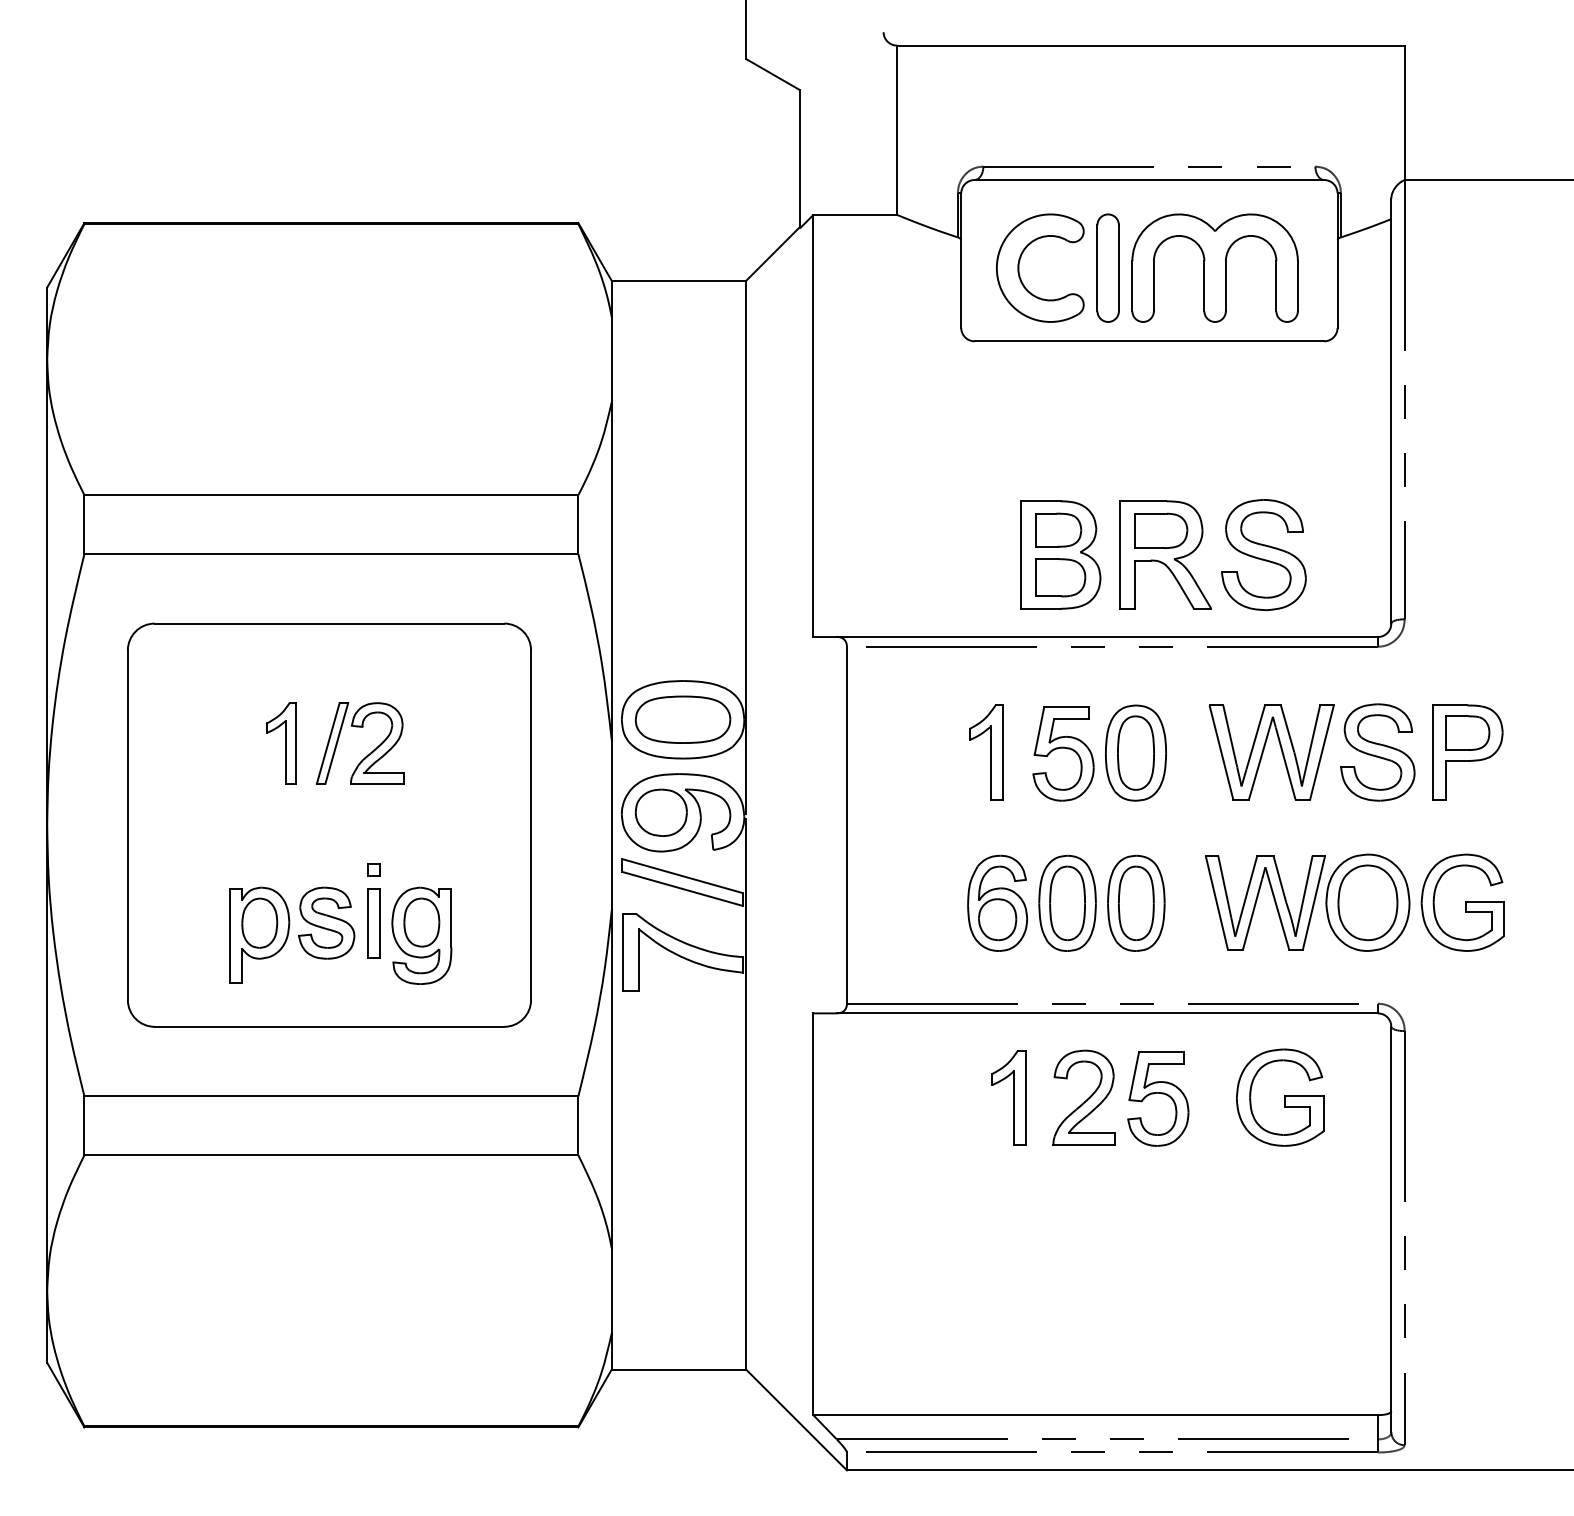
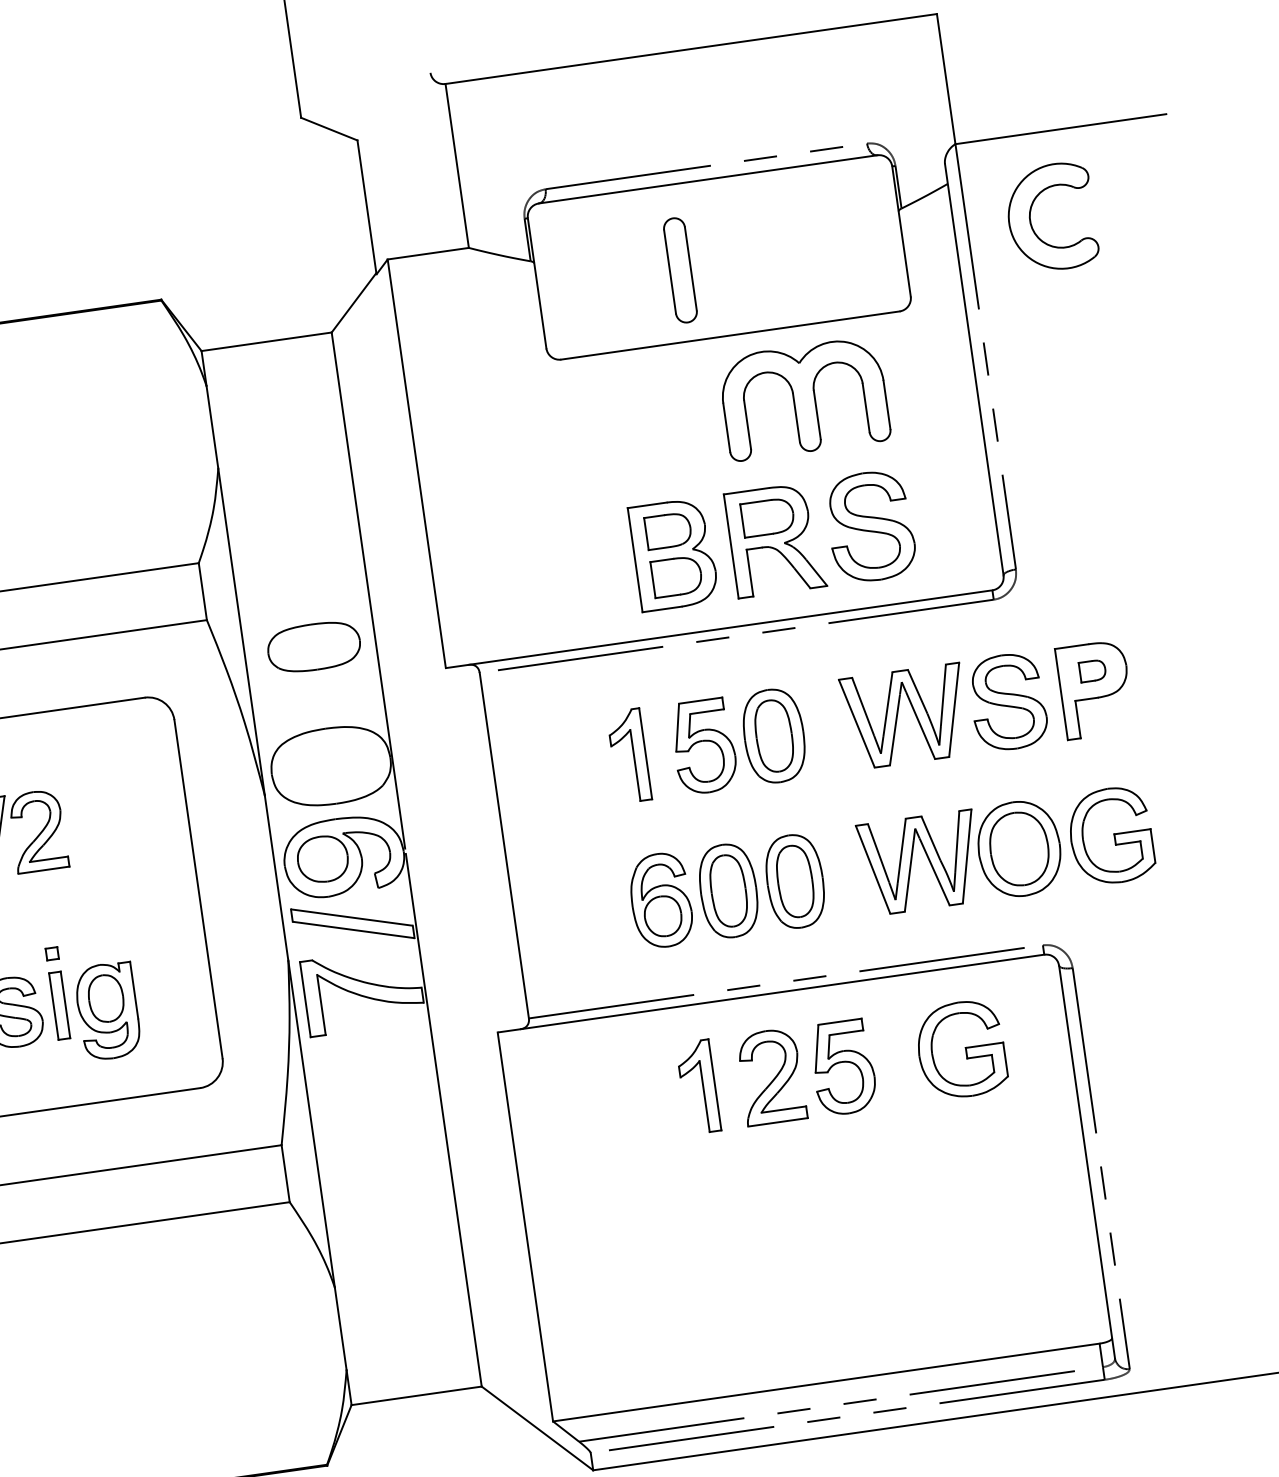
part: (1019, 267) -> (1031, 219), moved
part: (1214, 267) -> (803, 398), moved
part: (682, 719) -> (313, 646), moved
part: (1467, 732) -> (1092, 670), size x0.6

